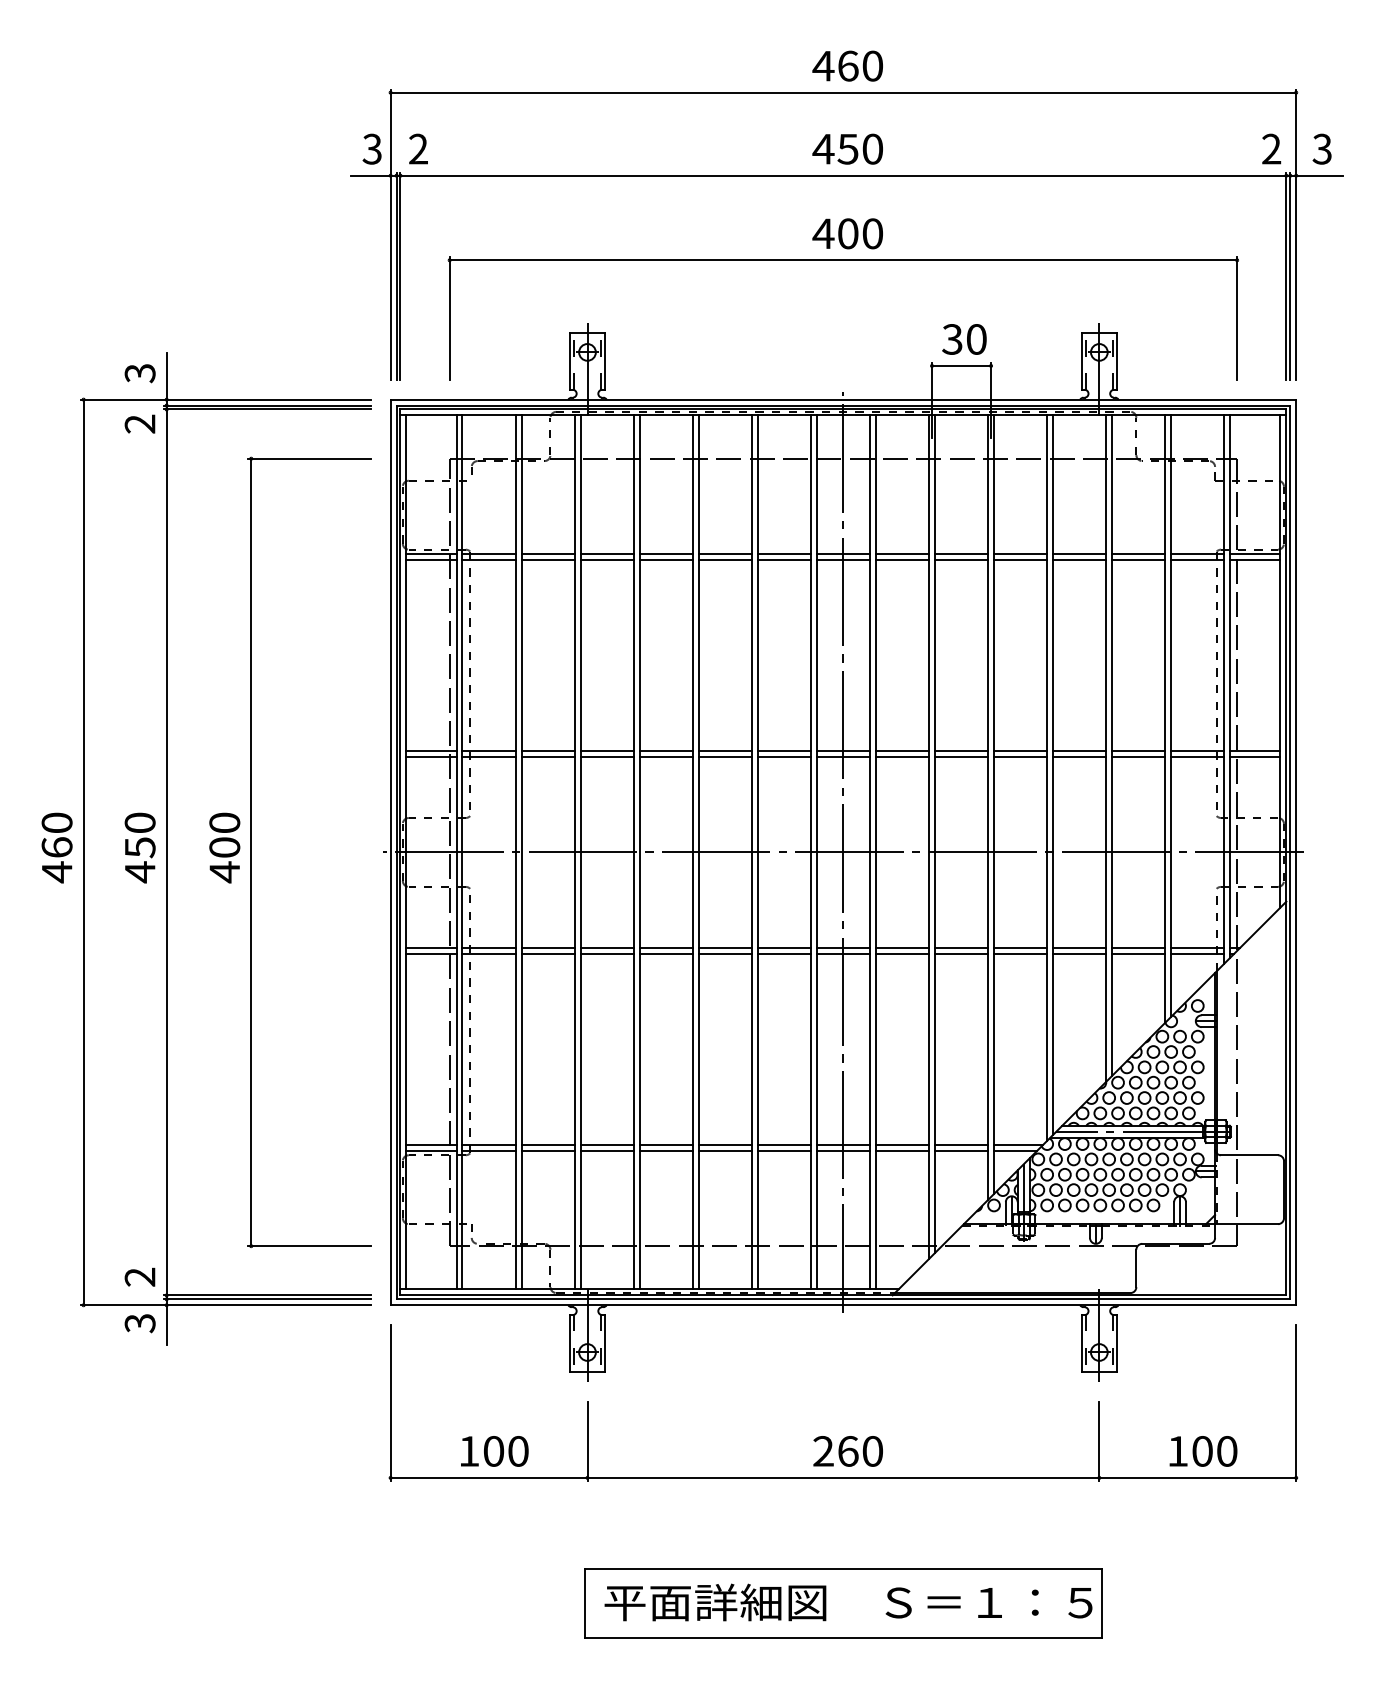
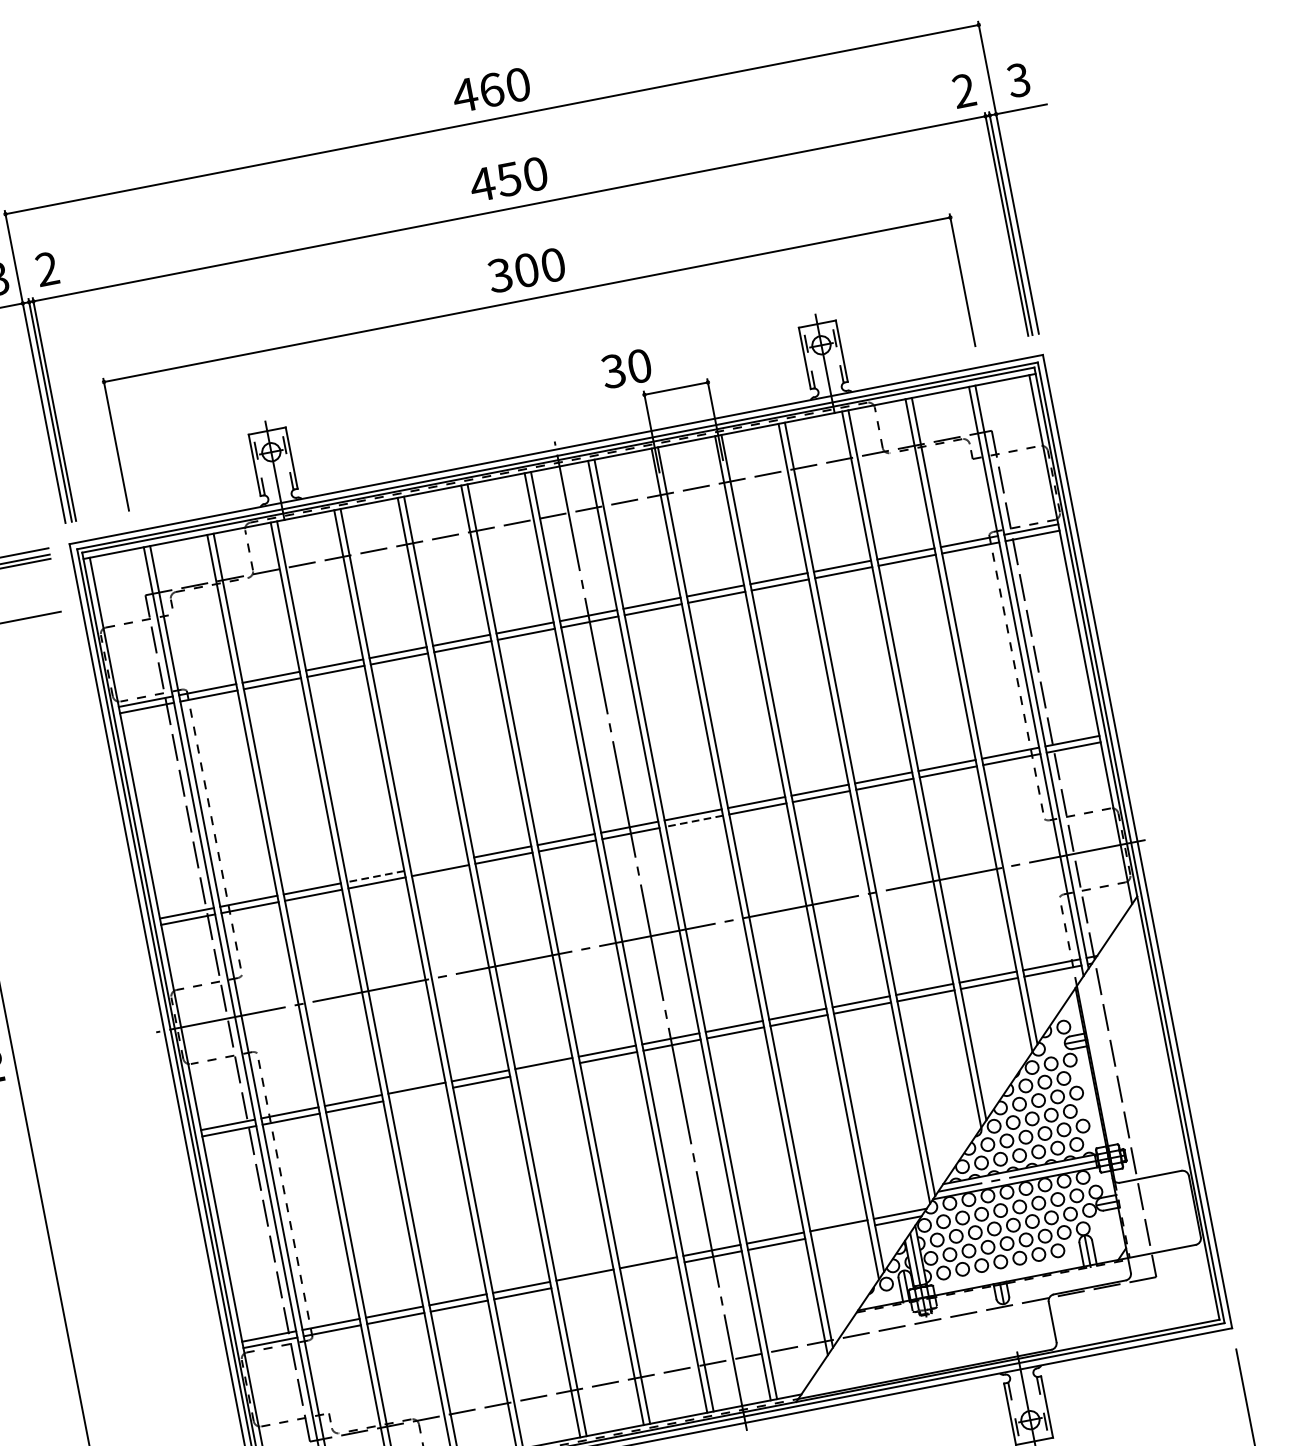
text: (823, 233) -> (500, 275), 400 -> 300
text: (964, 339) -> (626, 368), moved
line: (607, 751) -> (376, 876), solid -> dashed
line: (665, 751) -> (438, 864), removed
line: (902, 756) -> (694, 820), solid -> dashed
line: (606, 953) -> (417, 1094), removed
line: (724, 953) -> (544, 1069), removed
line: (724, 1150) -> (585, 1281), removed
line: (783, 1150) -> (648, 1269), removed
line: (961, 1150) -> (840, 1231), removed

